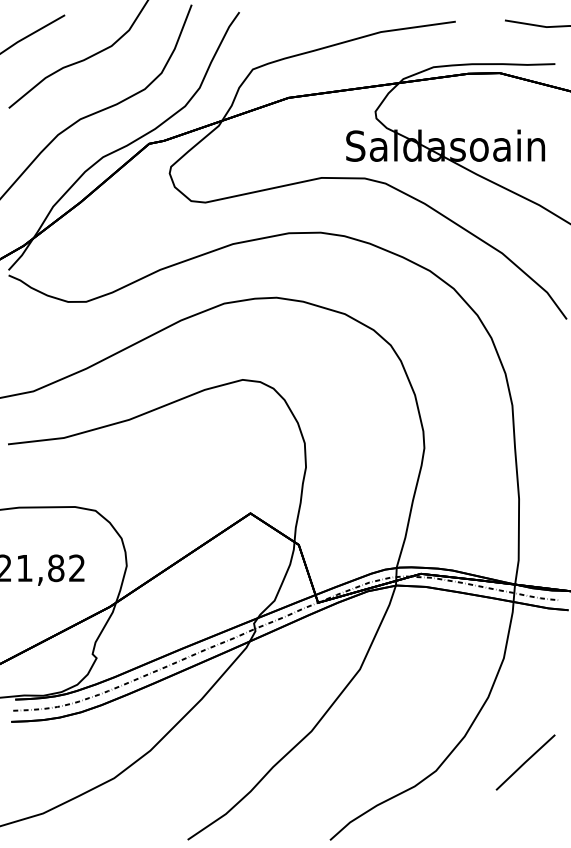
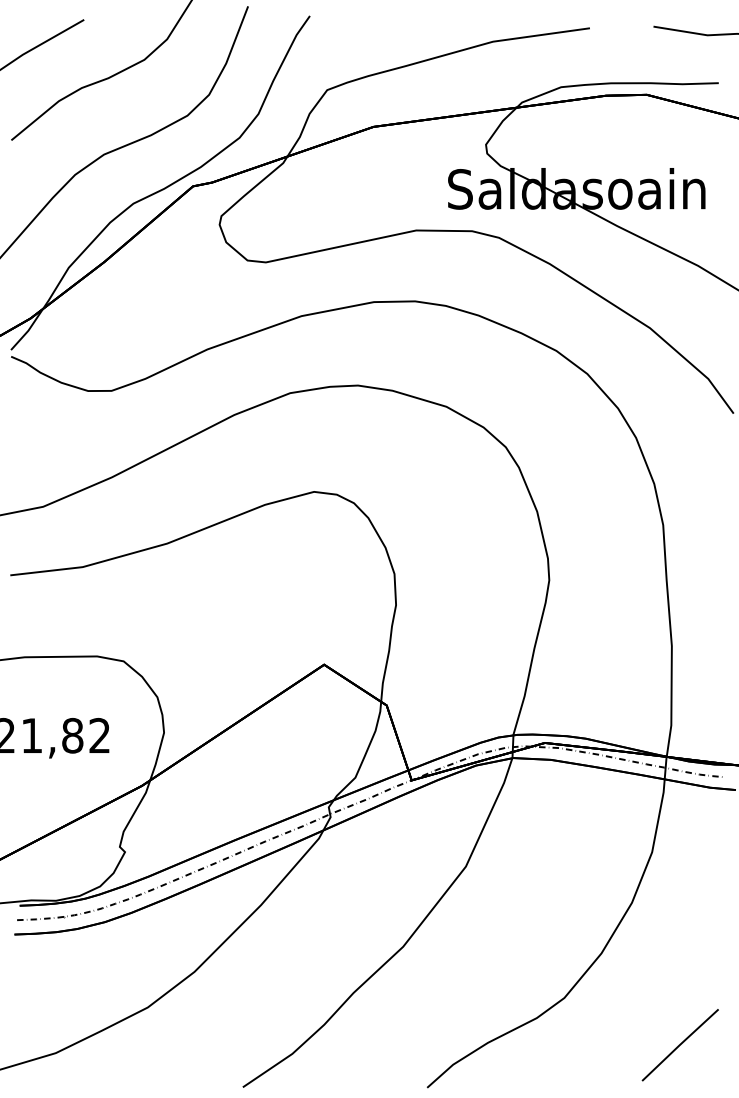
line: (525, 762) -> (679, 1045), moved

